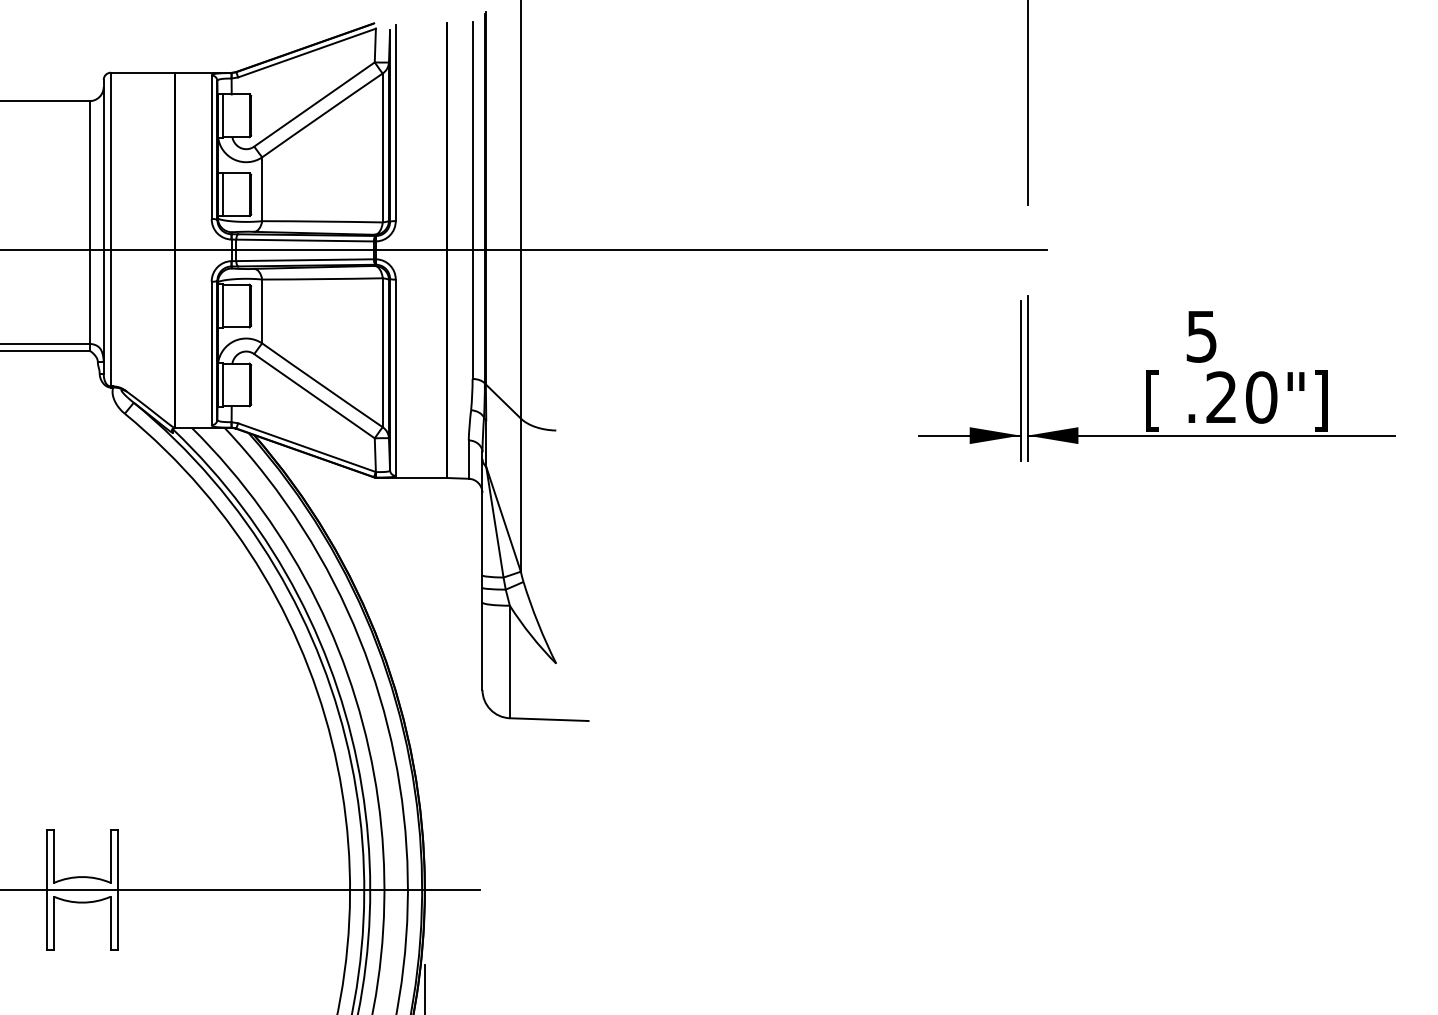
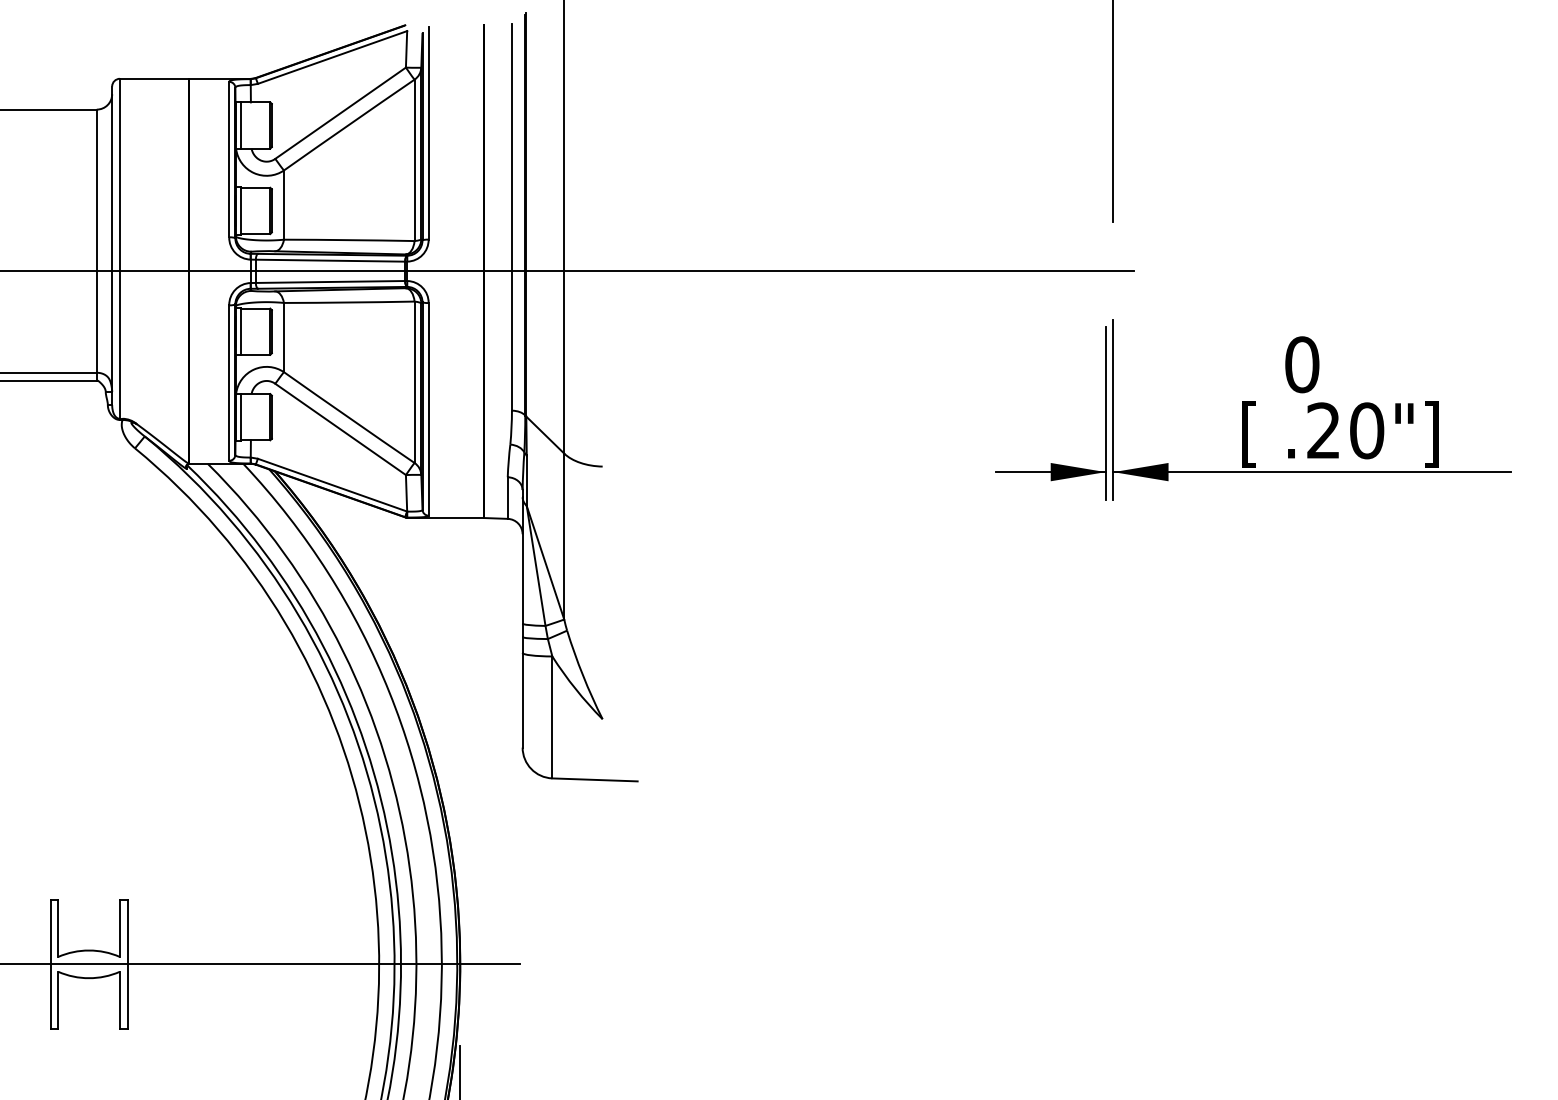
text: (1202, 336) -> (1302, 364), 5 -> 0

